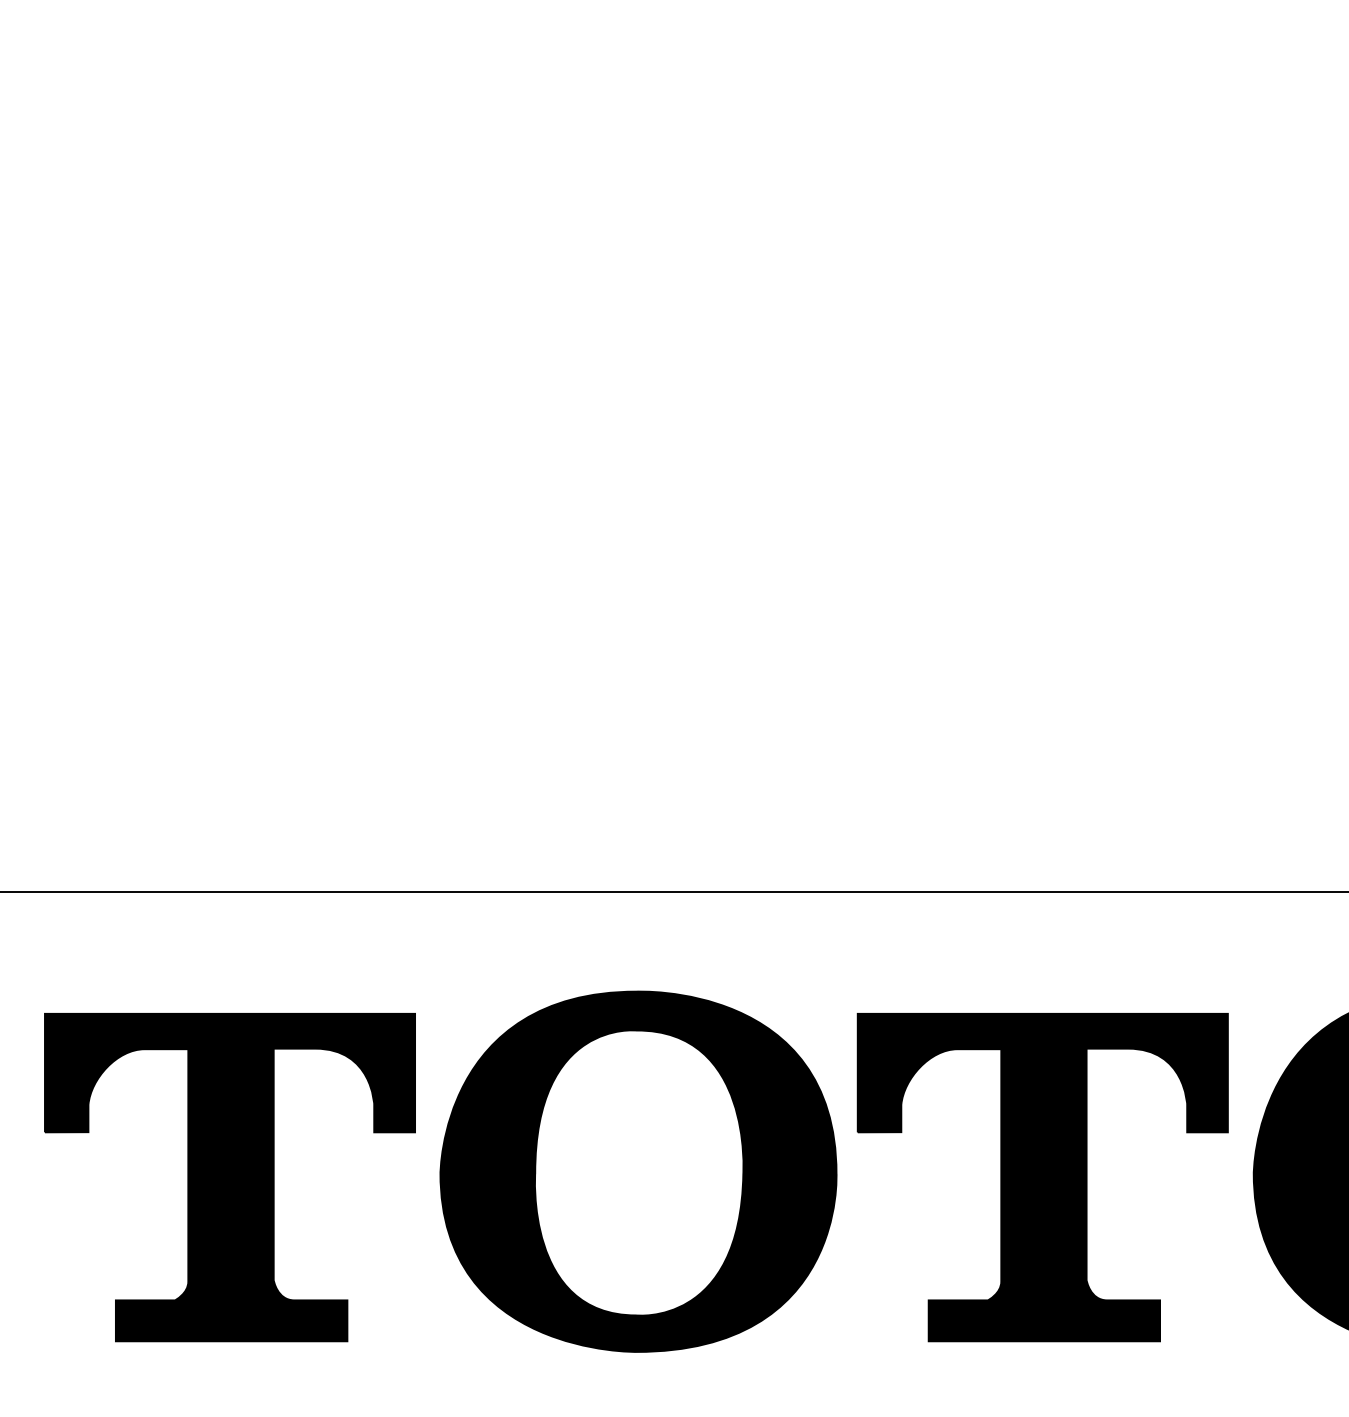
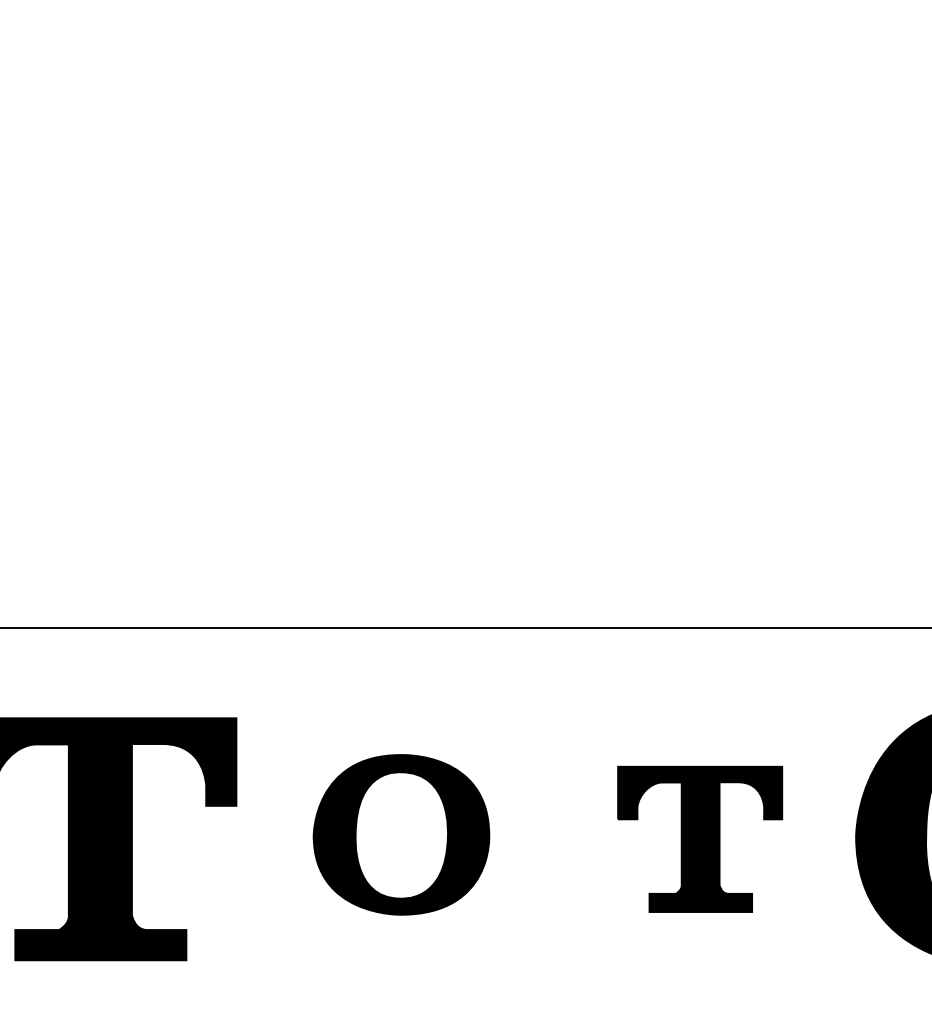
part: (638, 1171) -> (401, 834), size x0.6
part: (1042, 1177) -> (700, 839), size x0.6

